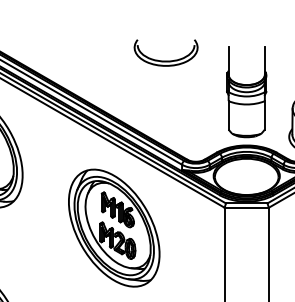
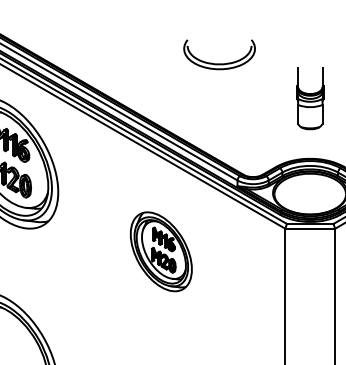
part: (246, 91) -> (310, 98), size x0.6
part: (114, 227) -> (161, 251), size x0.6

